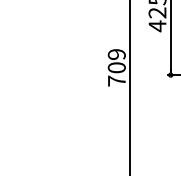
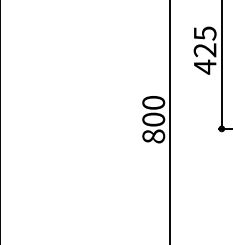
text: (116, 67) -> (153, 119), 709 -> 800

